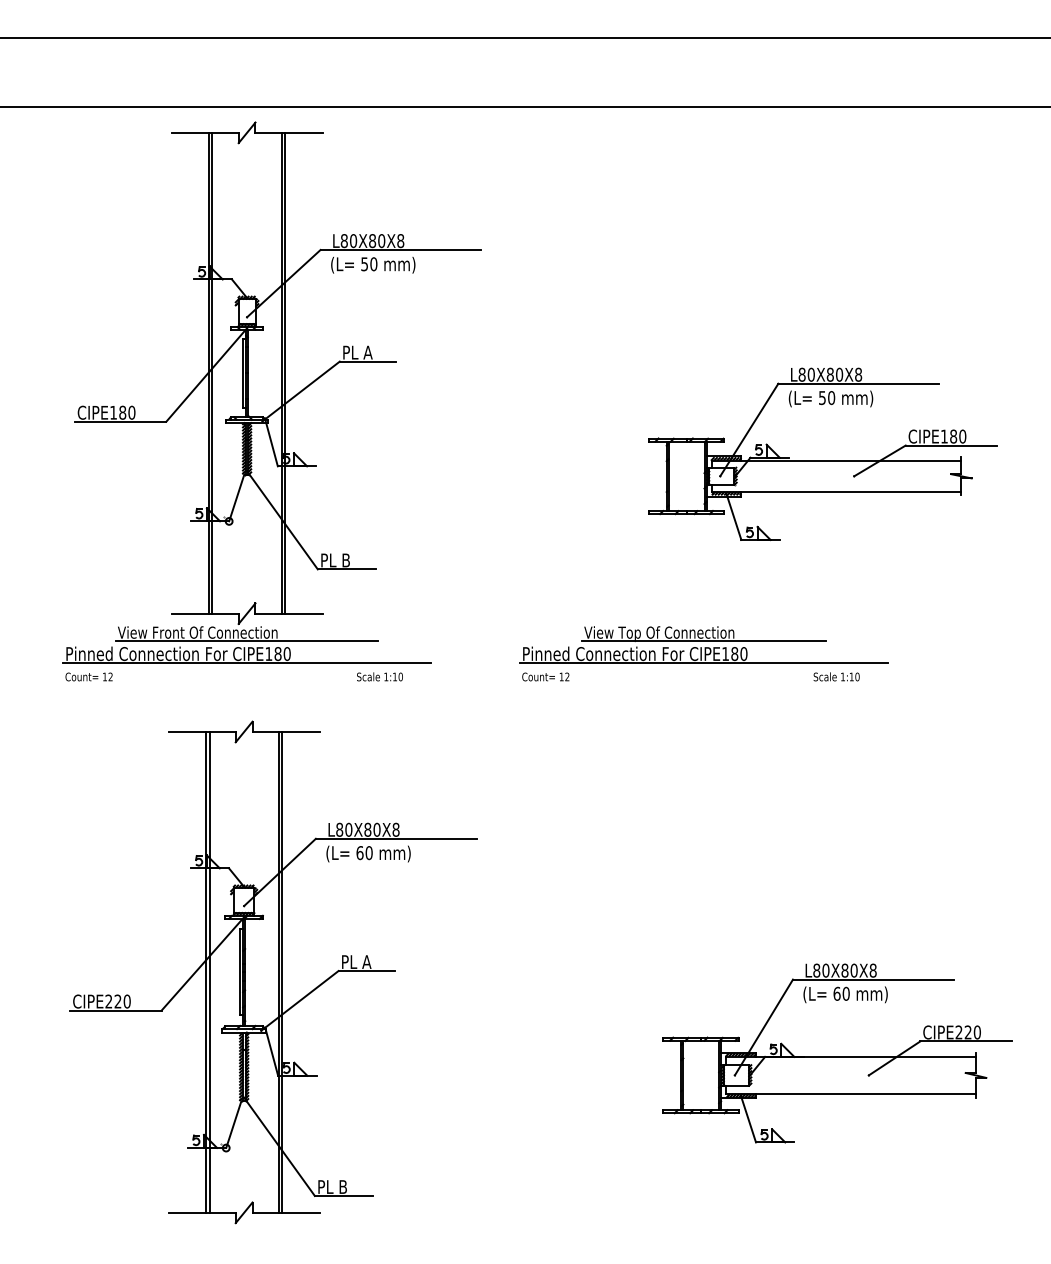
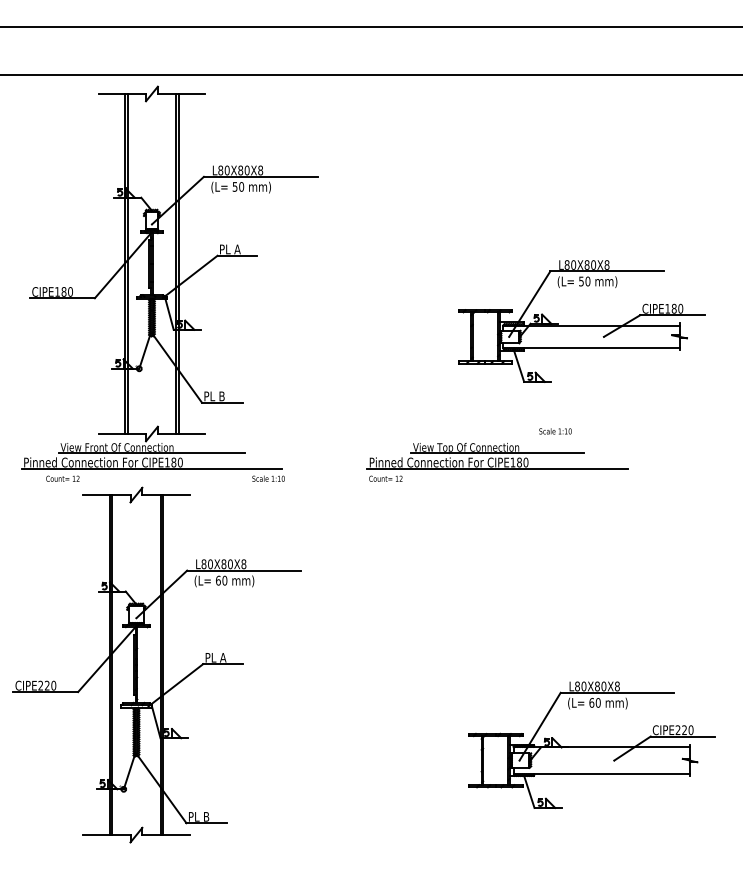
part: (271, 392) -> (169, 277), moved
text: (836, 676) -> (555, 431), moved
part: (273, 972) -> (157, 665), moved

